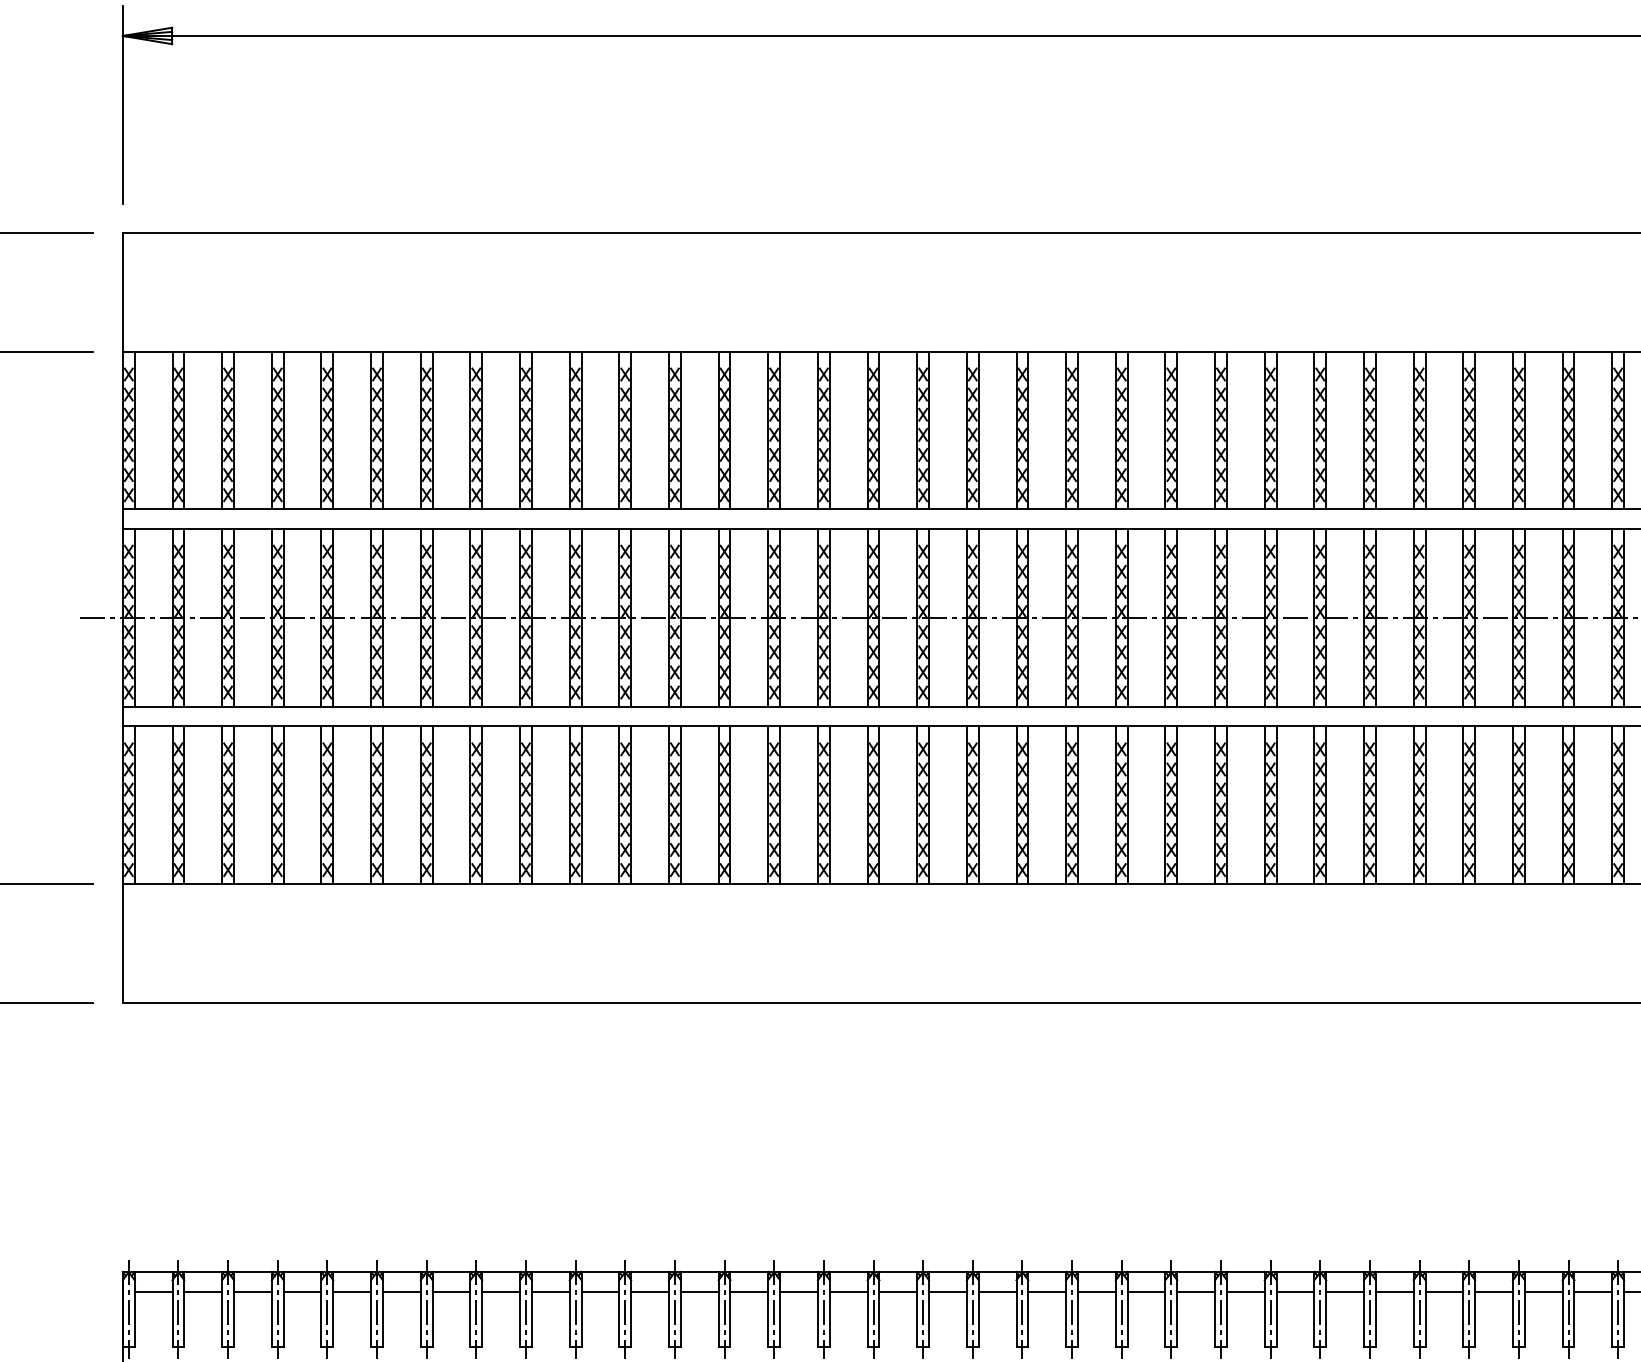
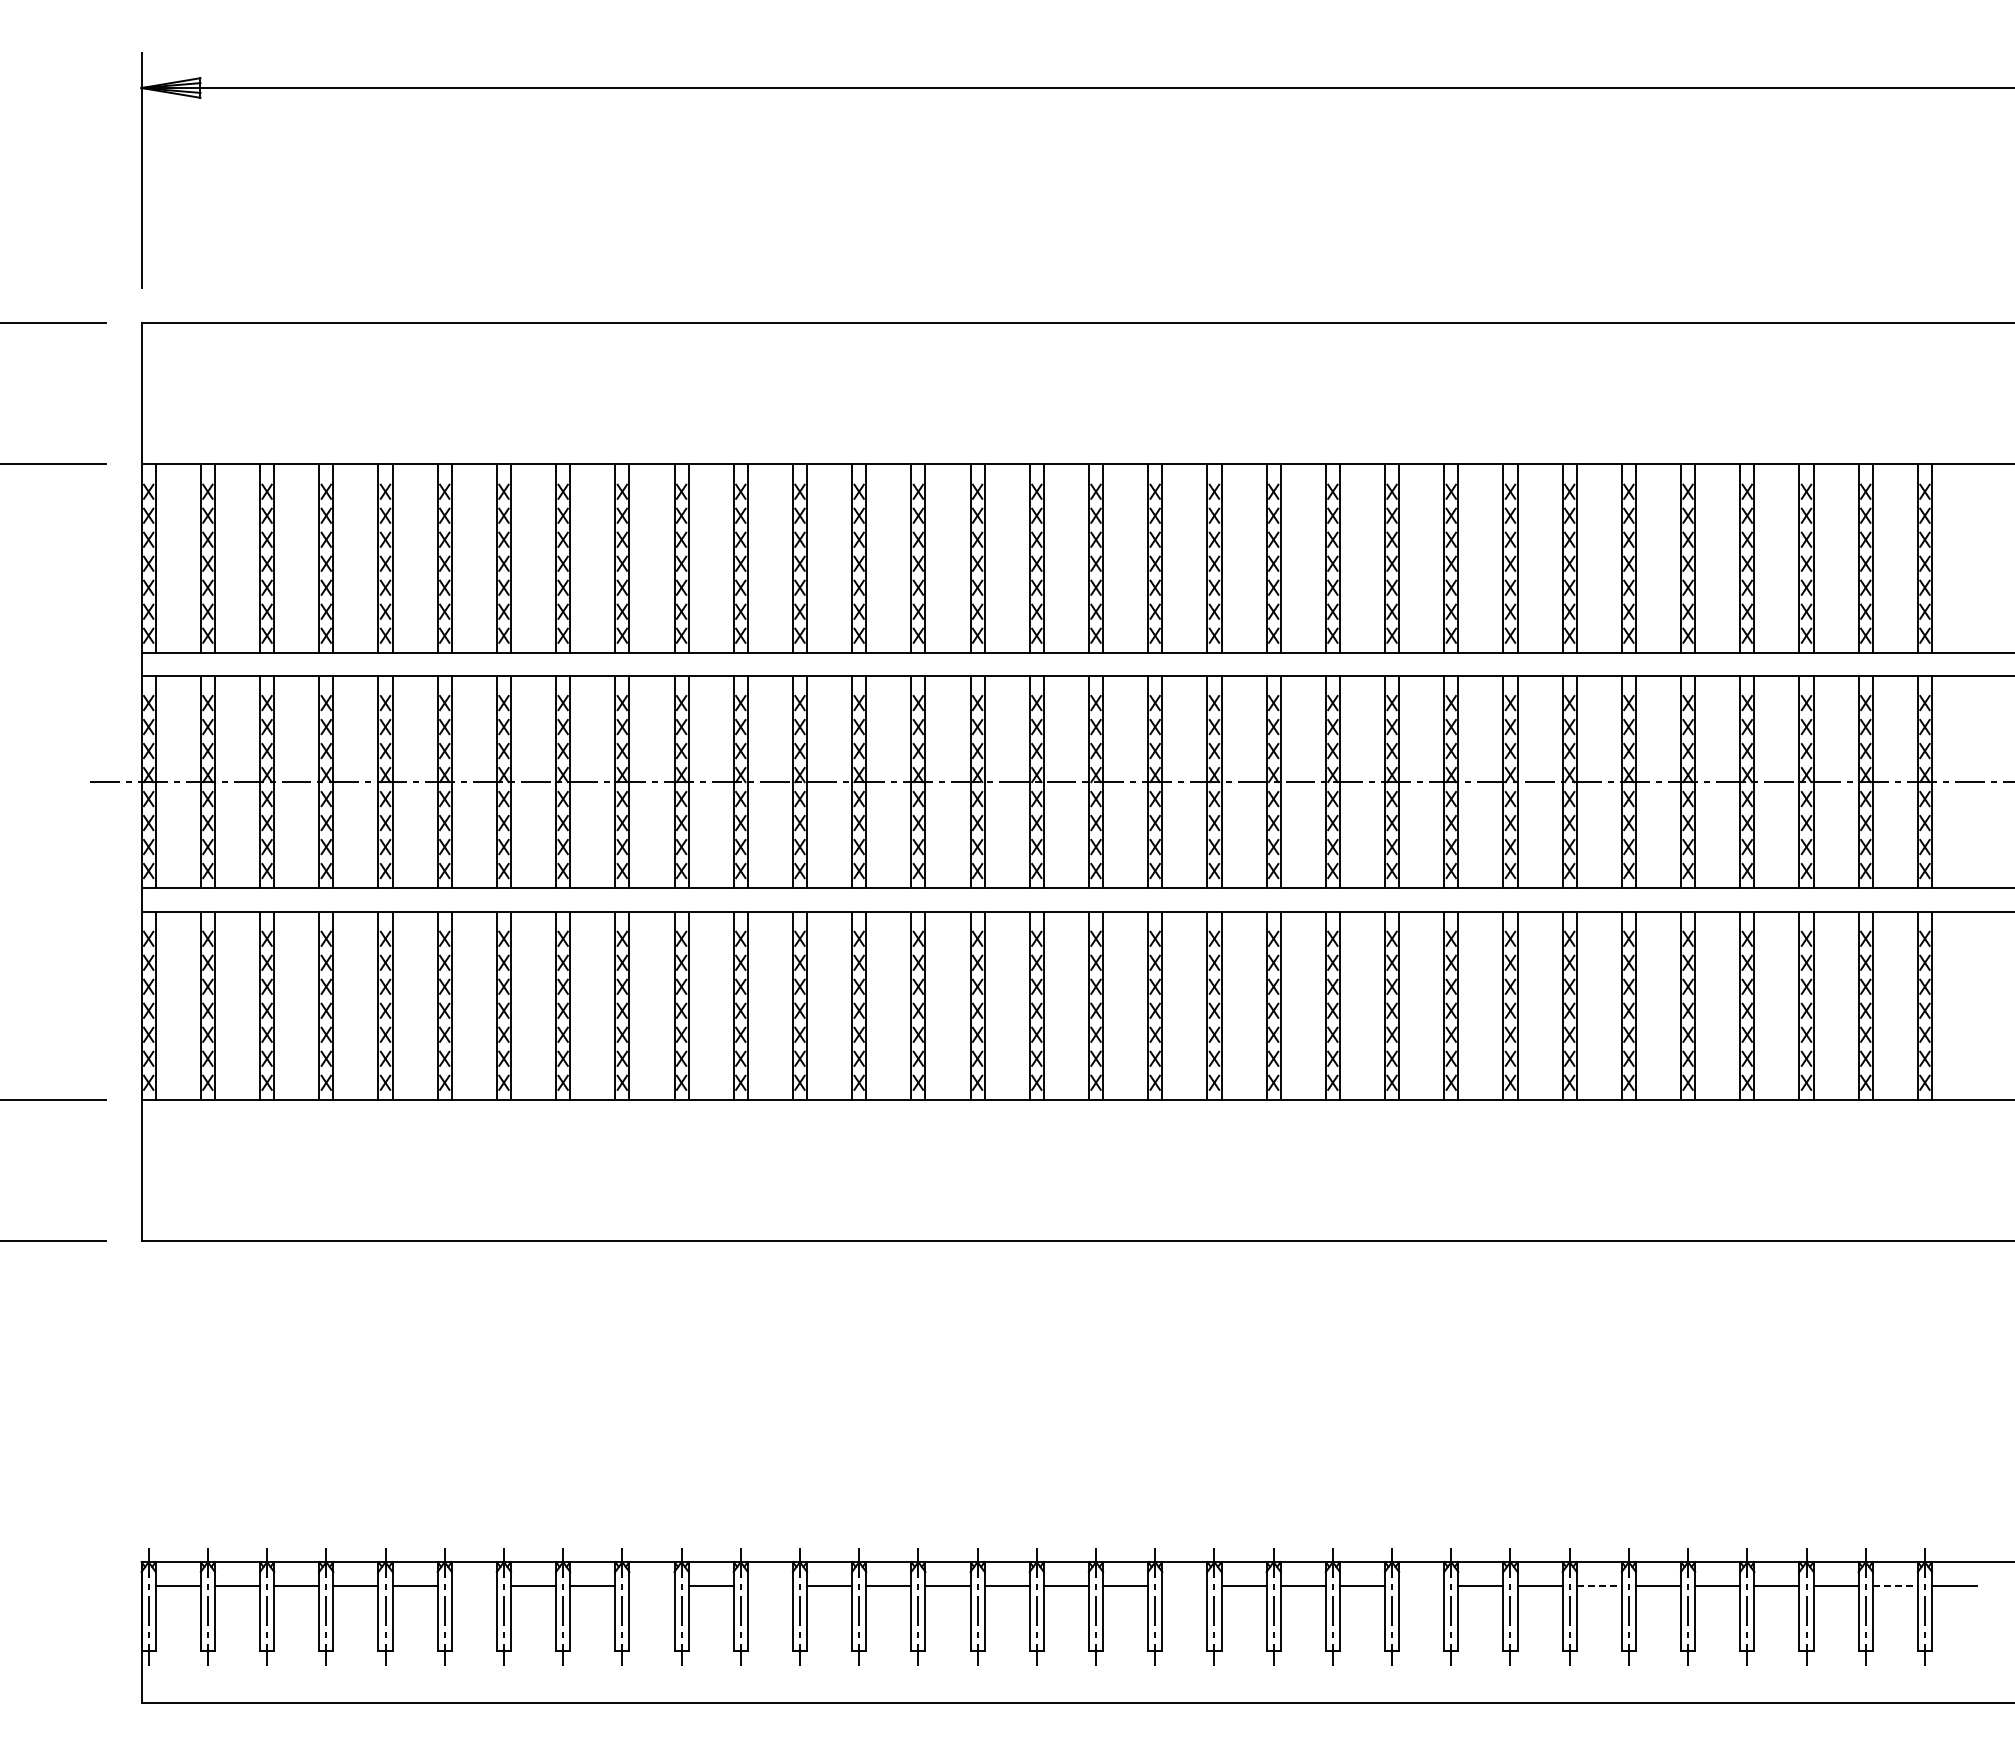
line: (401, 1291) -> (473, 1585), removed
line: (550, 1291) -> (651, 1585), removed
line: (649, 1291) -> (769, 1585), removed
line: (997, 1291) -> (1184, 1585), removed
line: (1196, 1291) -> (1421, 1585), removed
line: (1345, 1291) -> (1599, 1585), solid -> dashed
line: (1593, 1291) -> (1895, 1585), solid -> dashed

